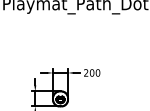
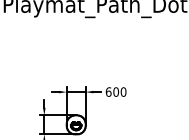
text: (86, 72) -> (108, 91), 200 -> 600

